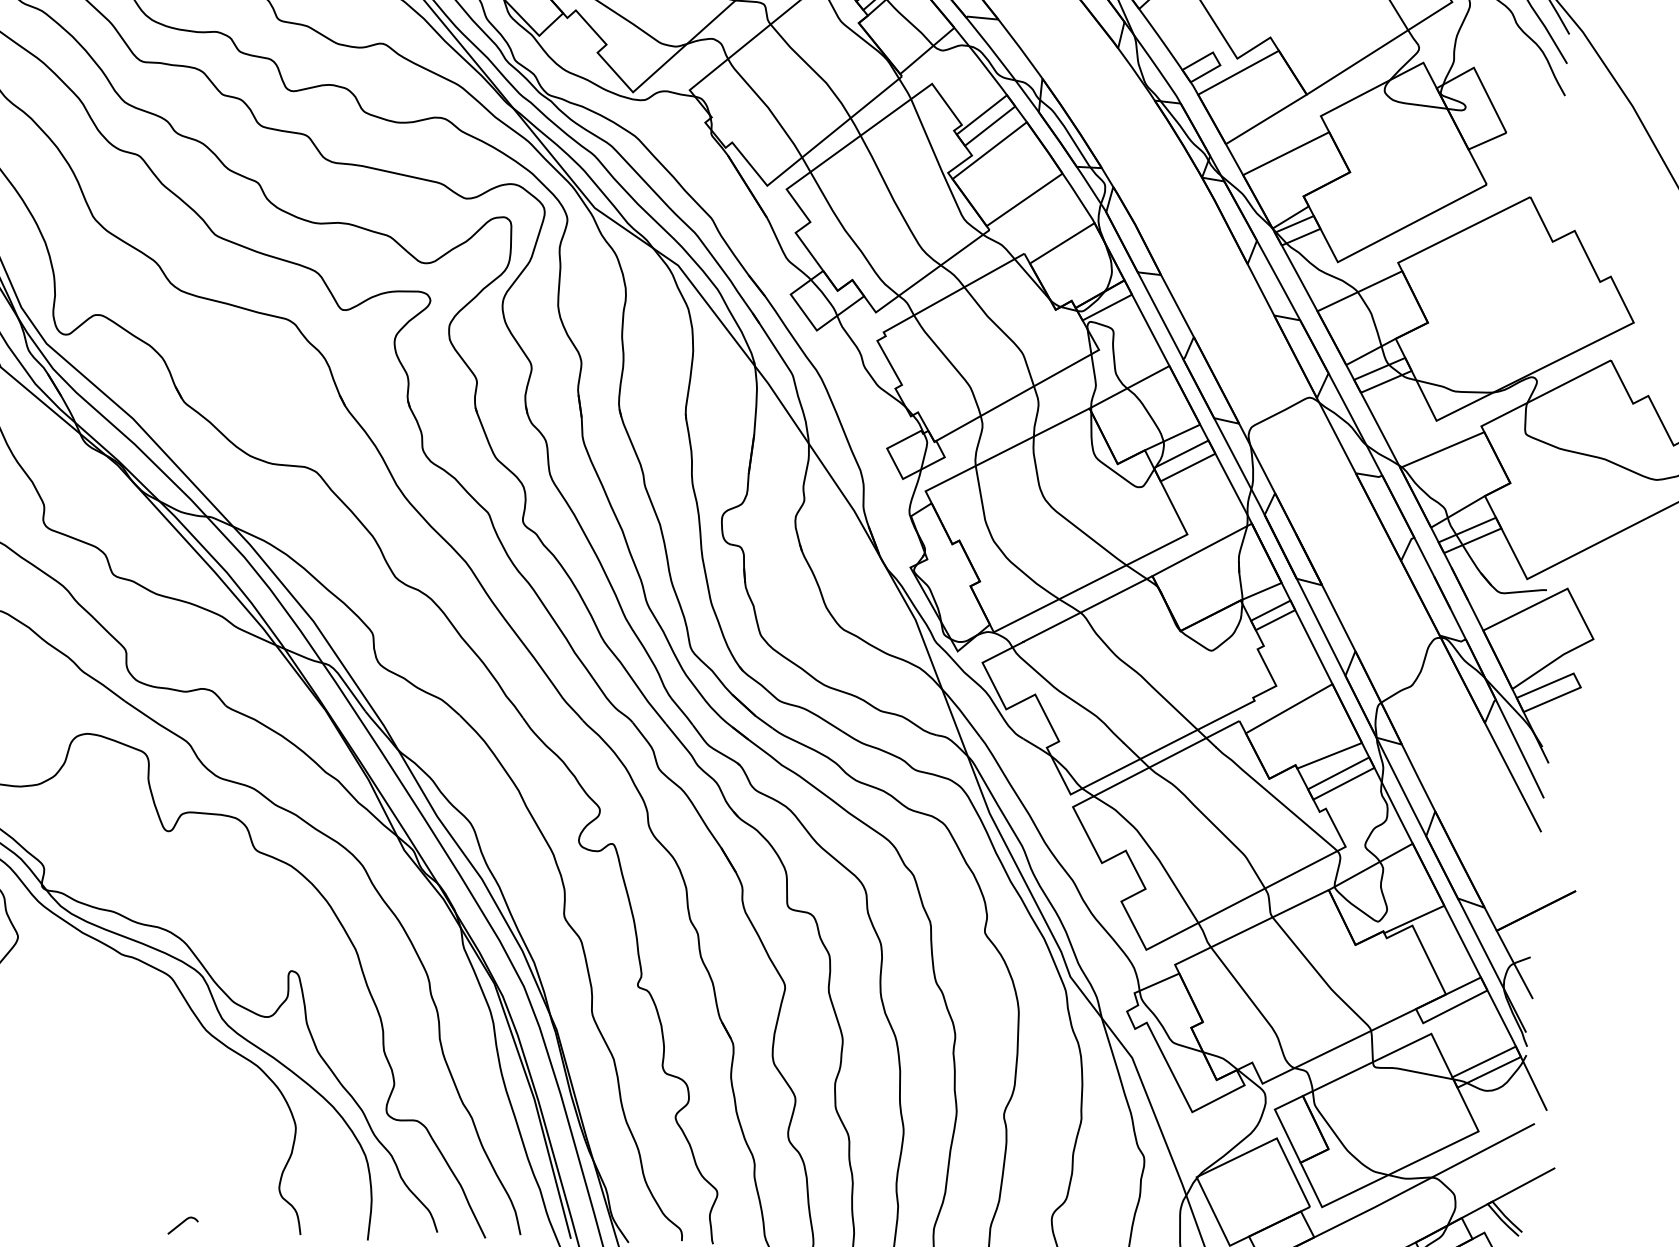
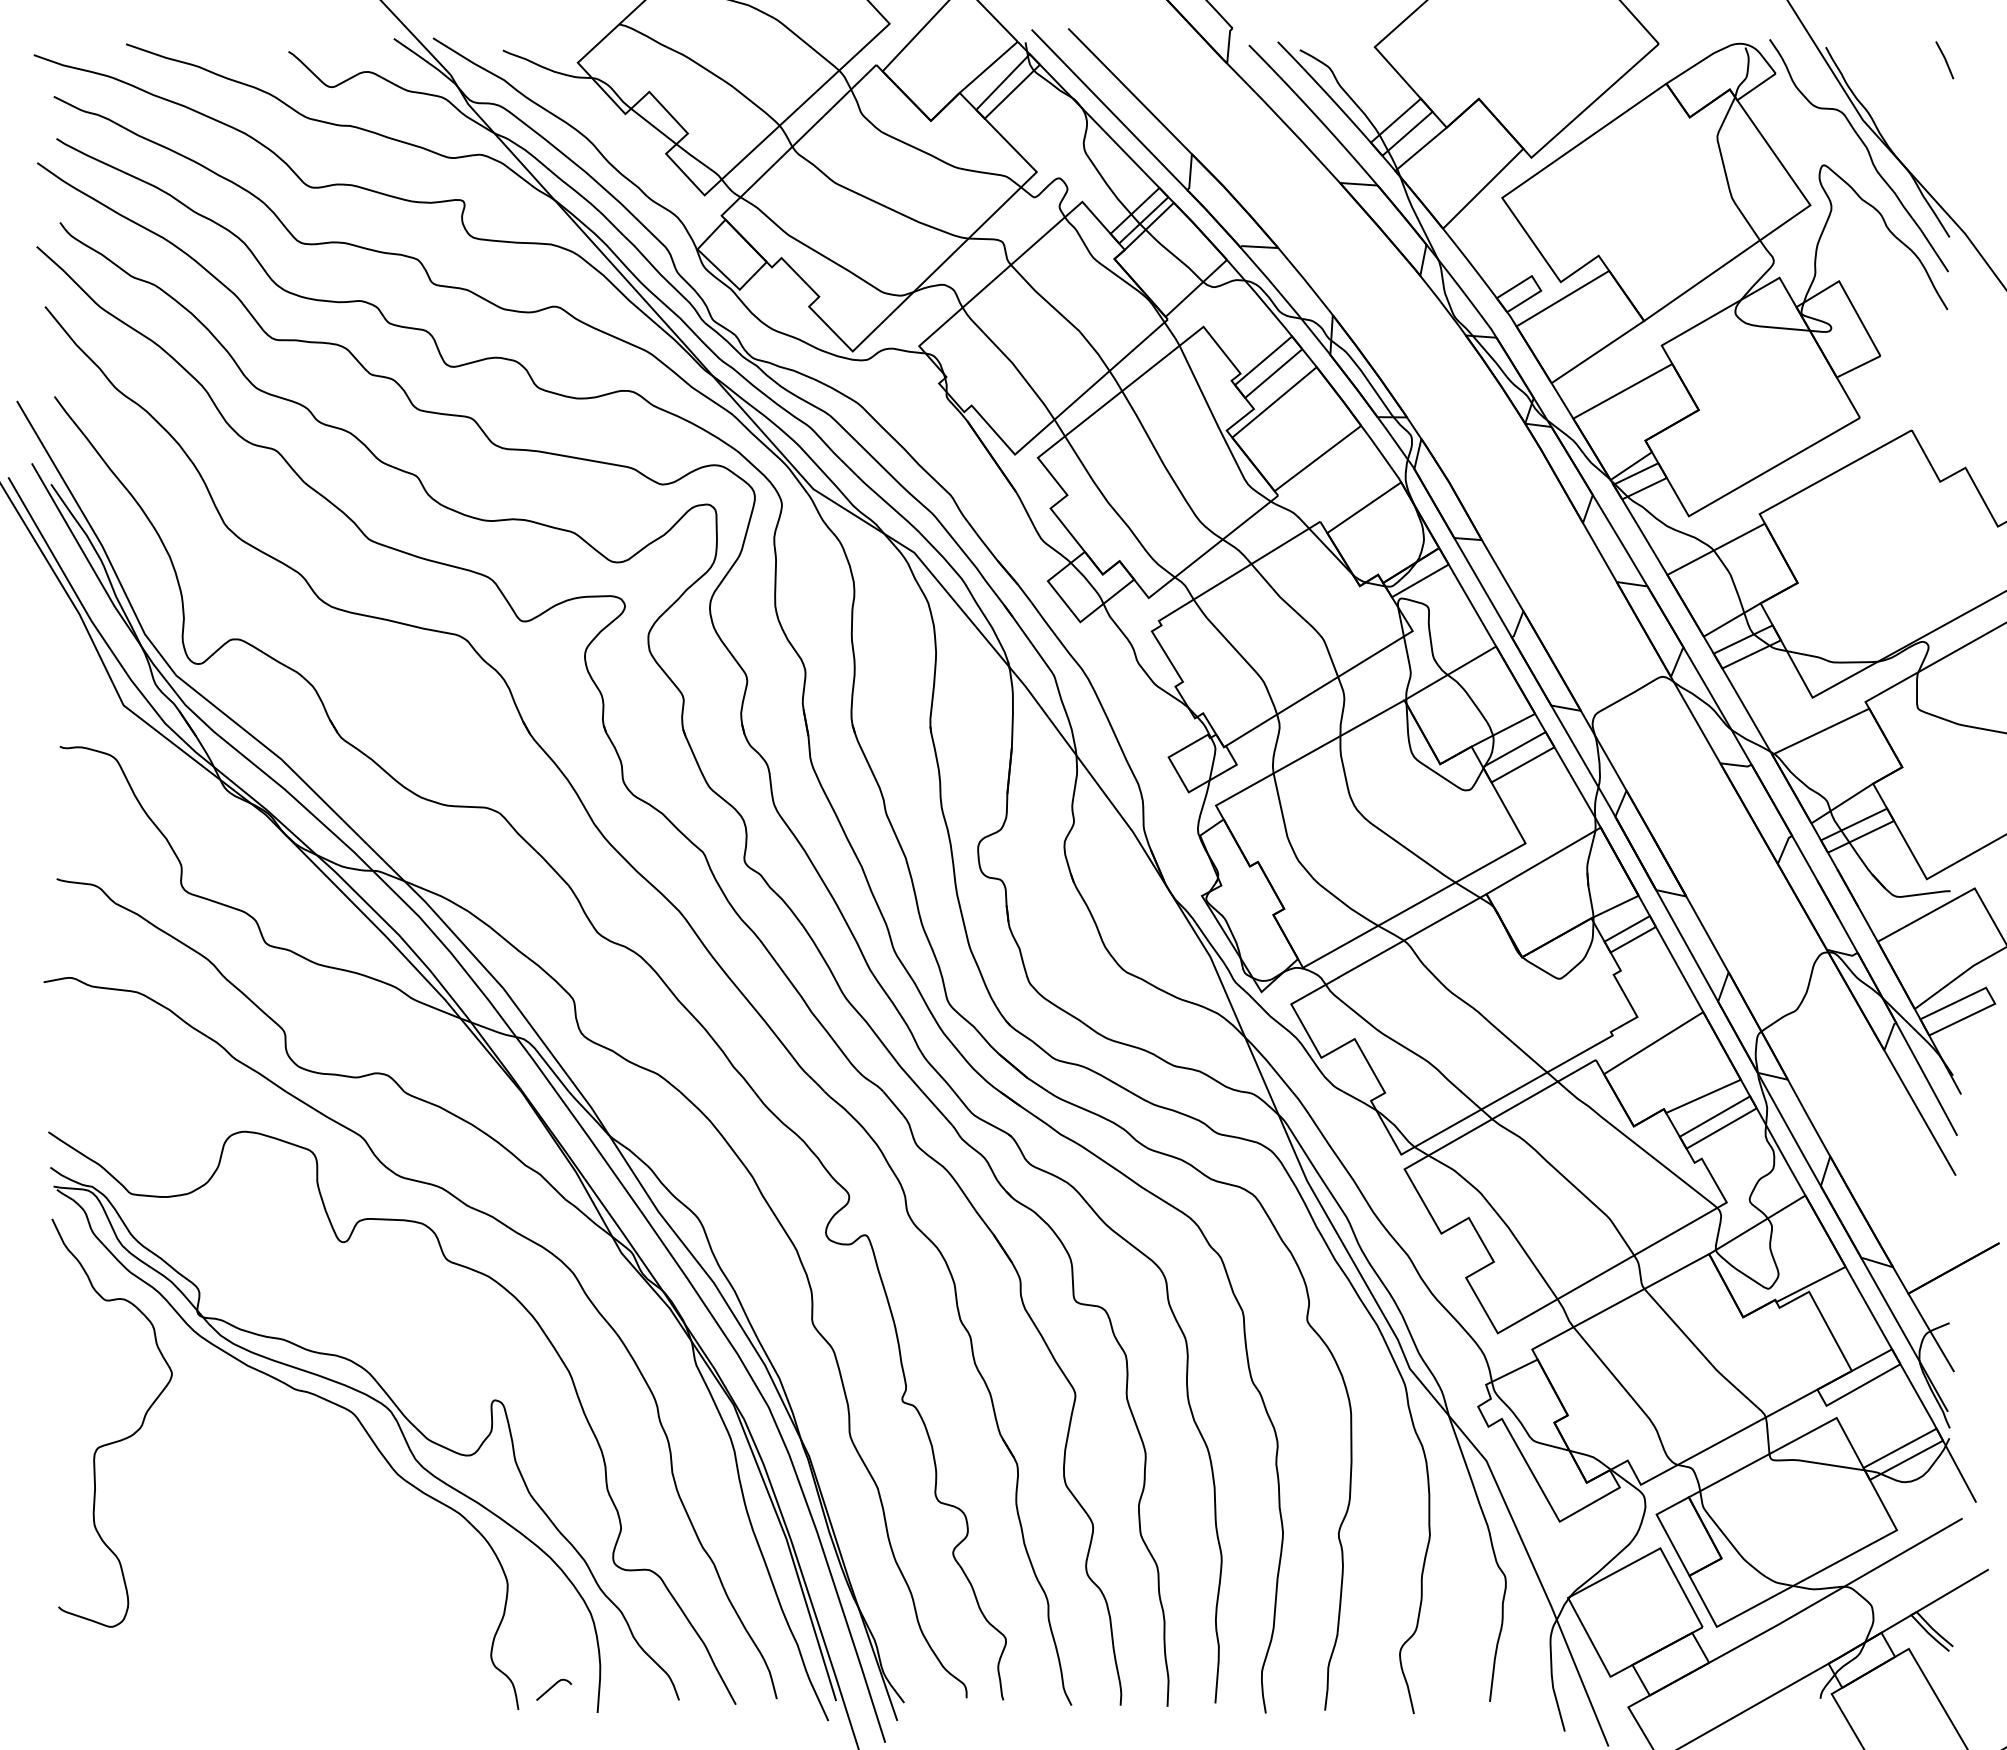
curve: (182, 1223) -> (553, 1687), moved

